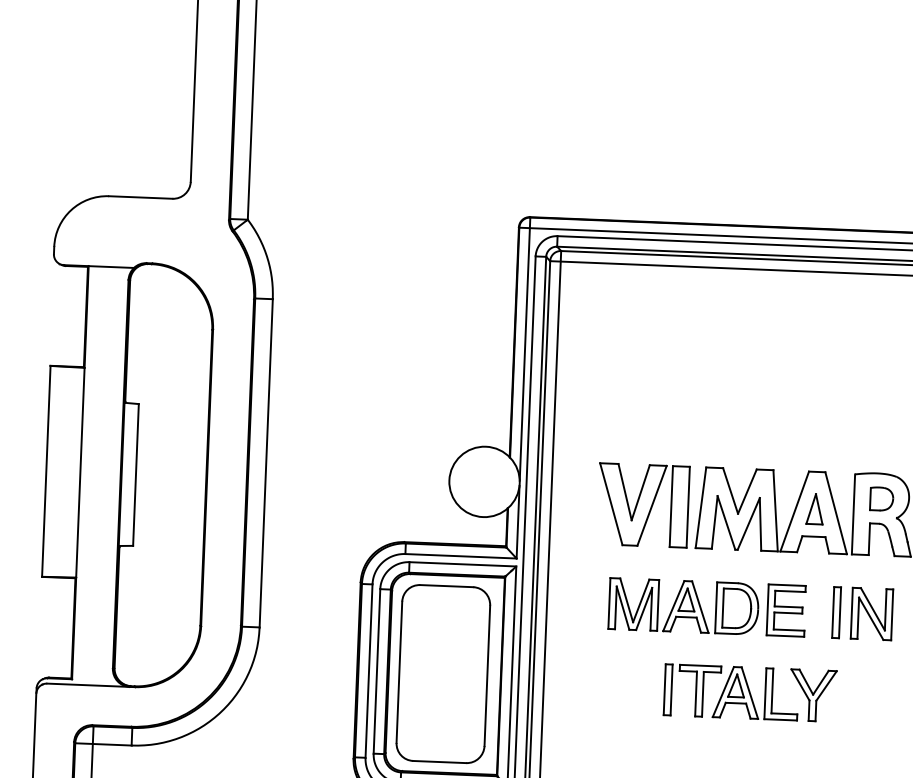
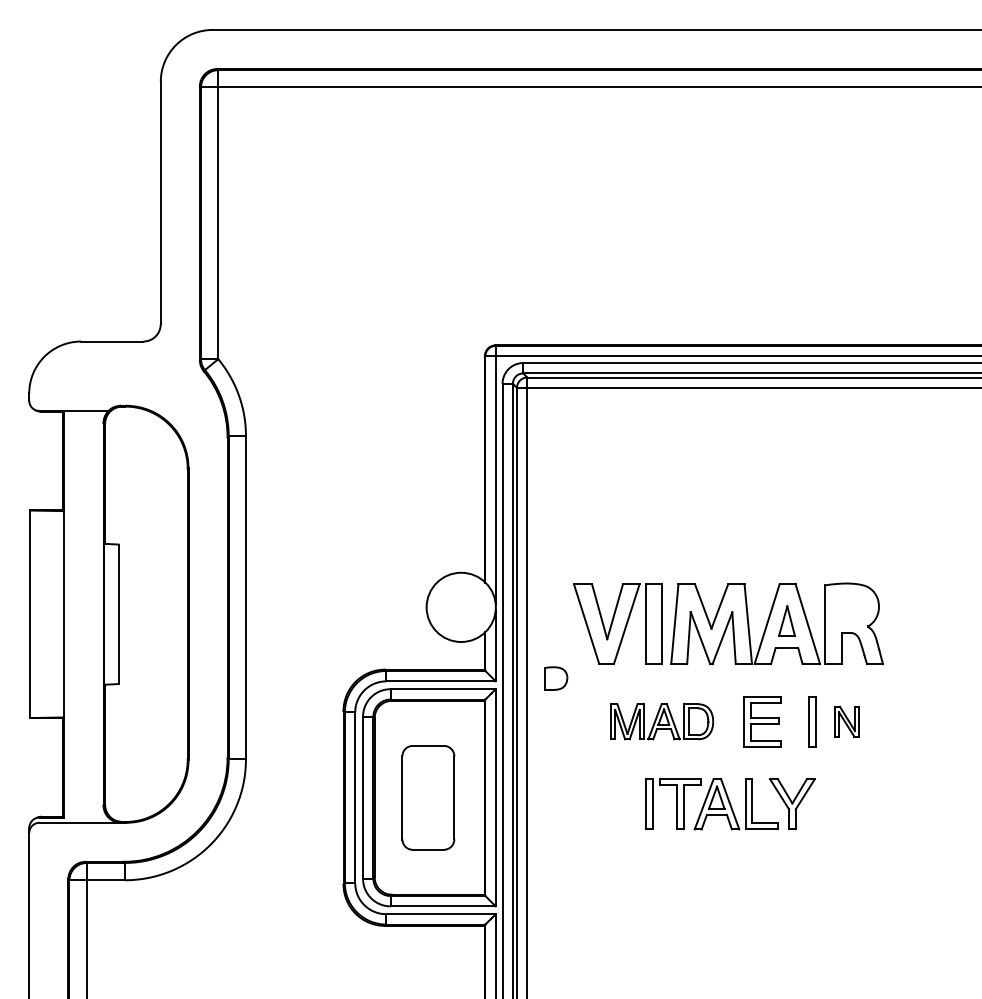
part: (882, 499) -> (556, 678), moved
part: (683, 606) -> (661, 721), size x0.7
part: (871, 613) -> (846, 721), size x0.6
part: (443, 673) -> (428, 797), size x0.6

